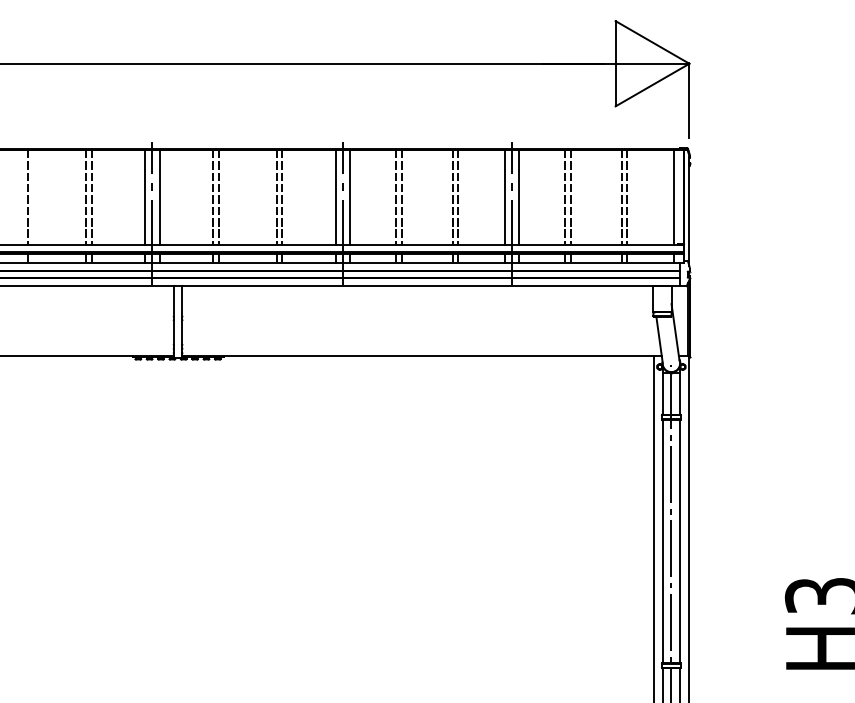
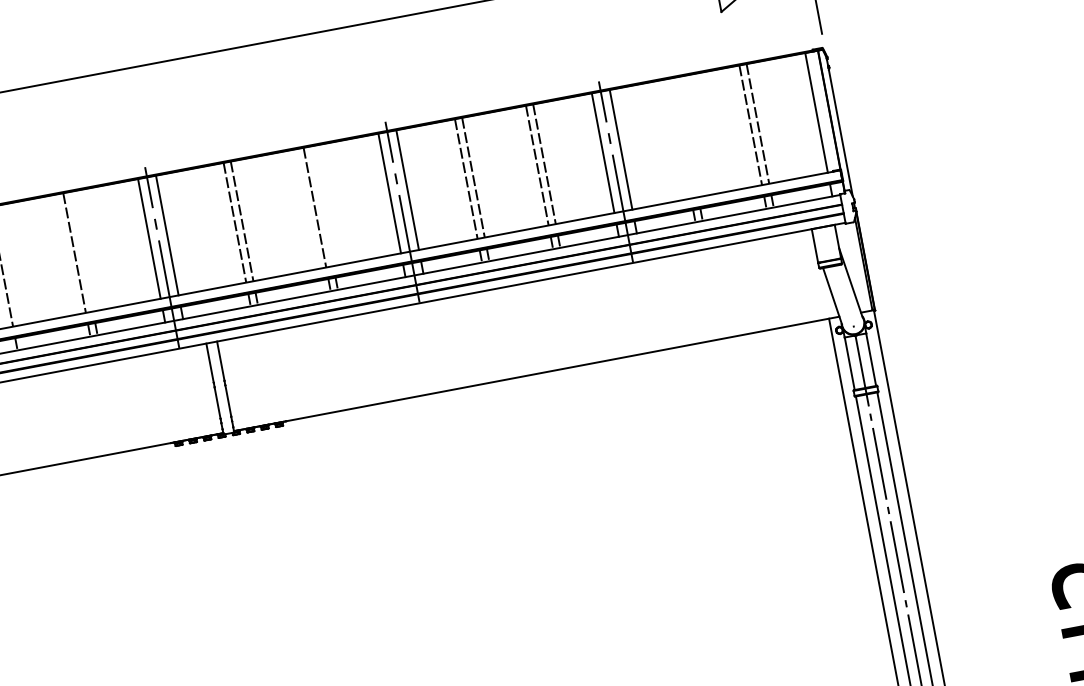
line: (91, 196) -> (81, 250), removed
line: (282, 196) -> (322, 205), removed
line: (565, 196) -> (679, 137), removed
line: (571, 196) -> (687, 136), removed

